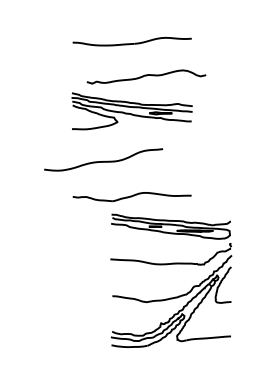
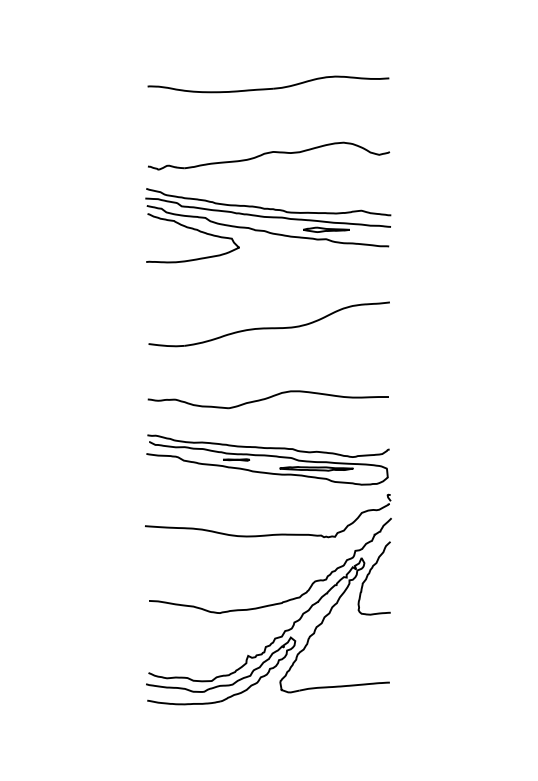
part: (146, 76) -> (269, 155), moved
part: (103, 159) -> (269, 323), moved
part: (166, 265) -> (258, 538), moved

